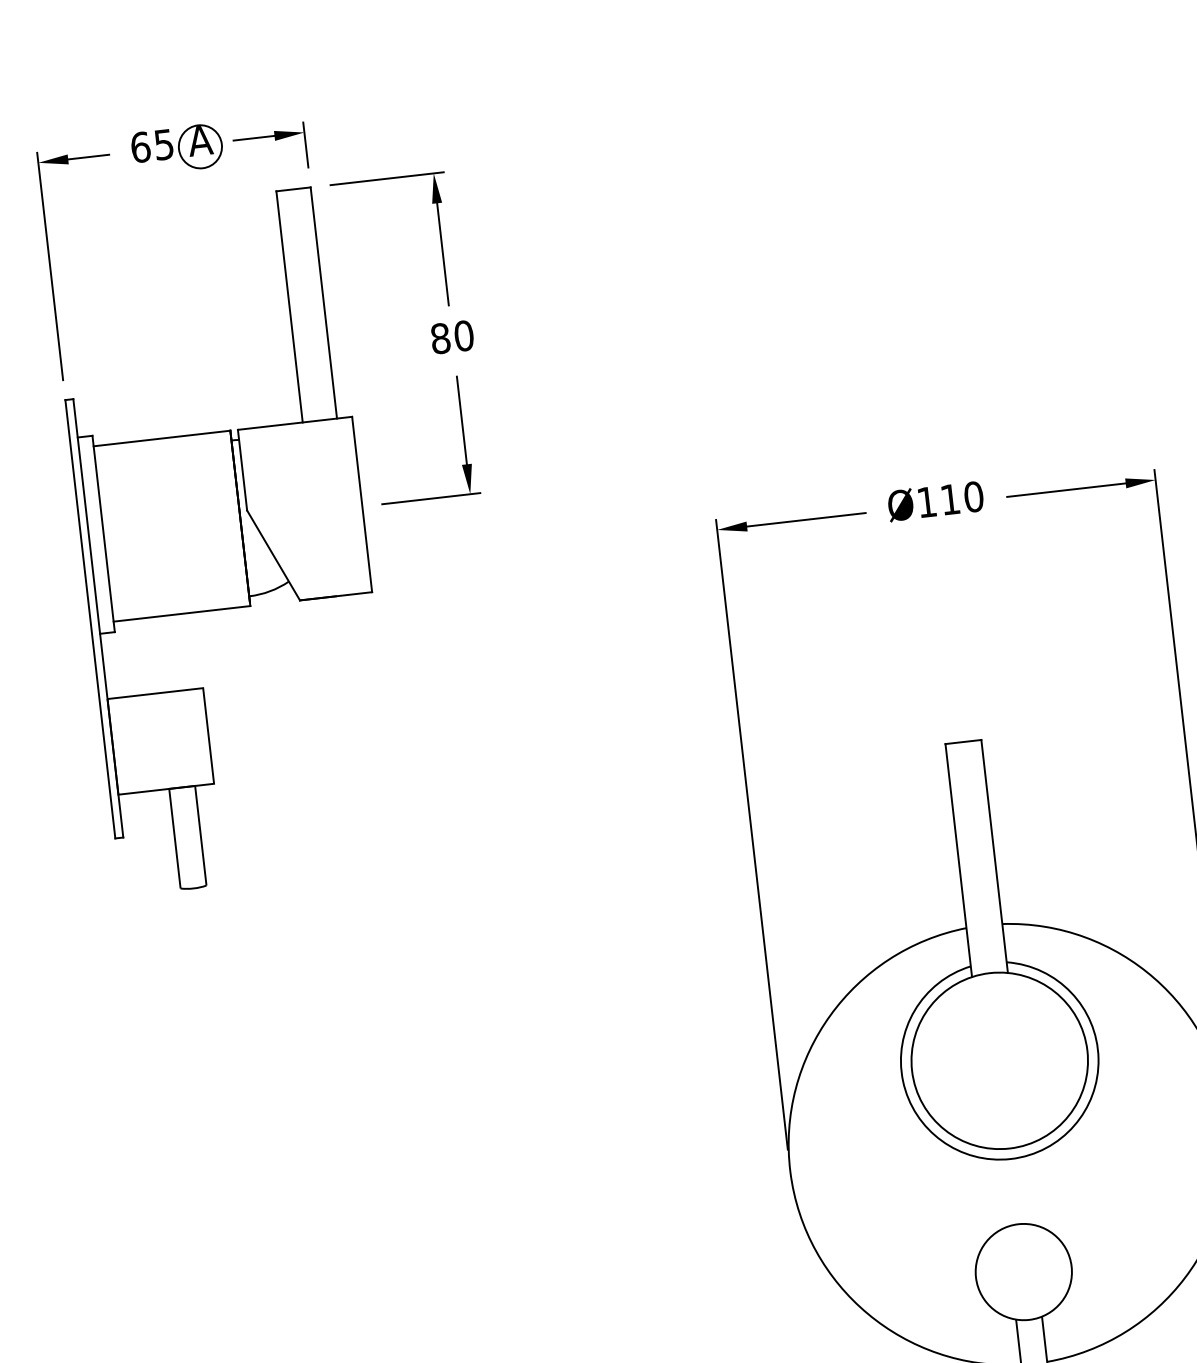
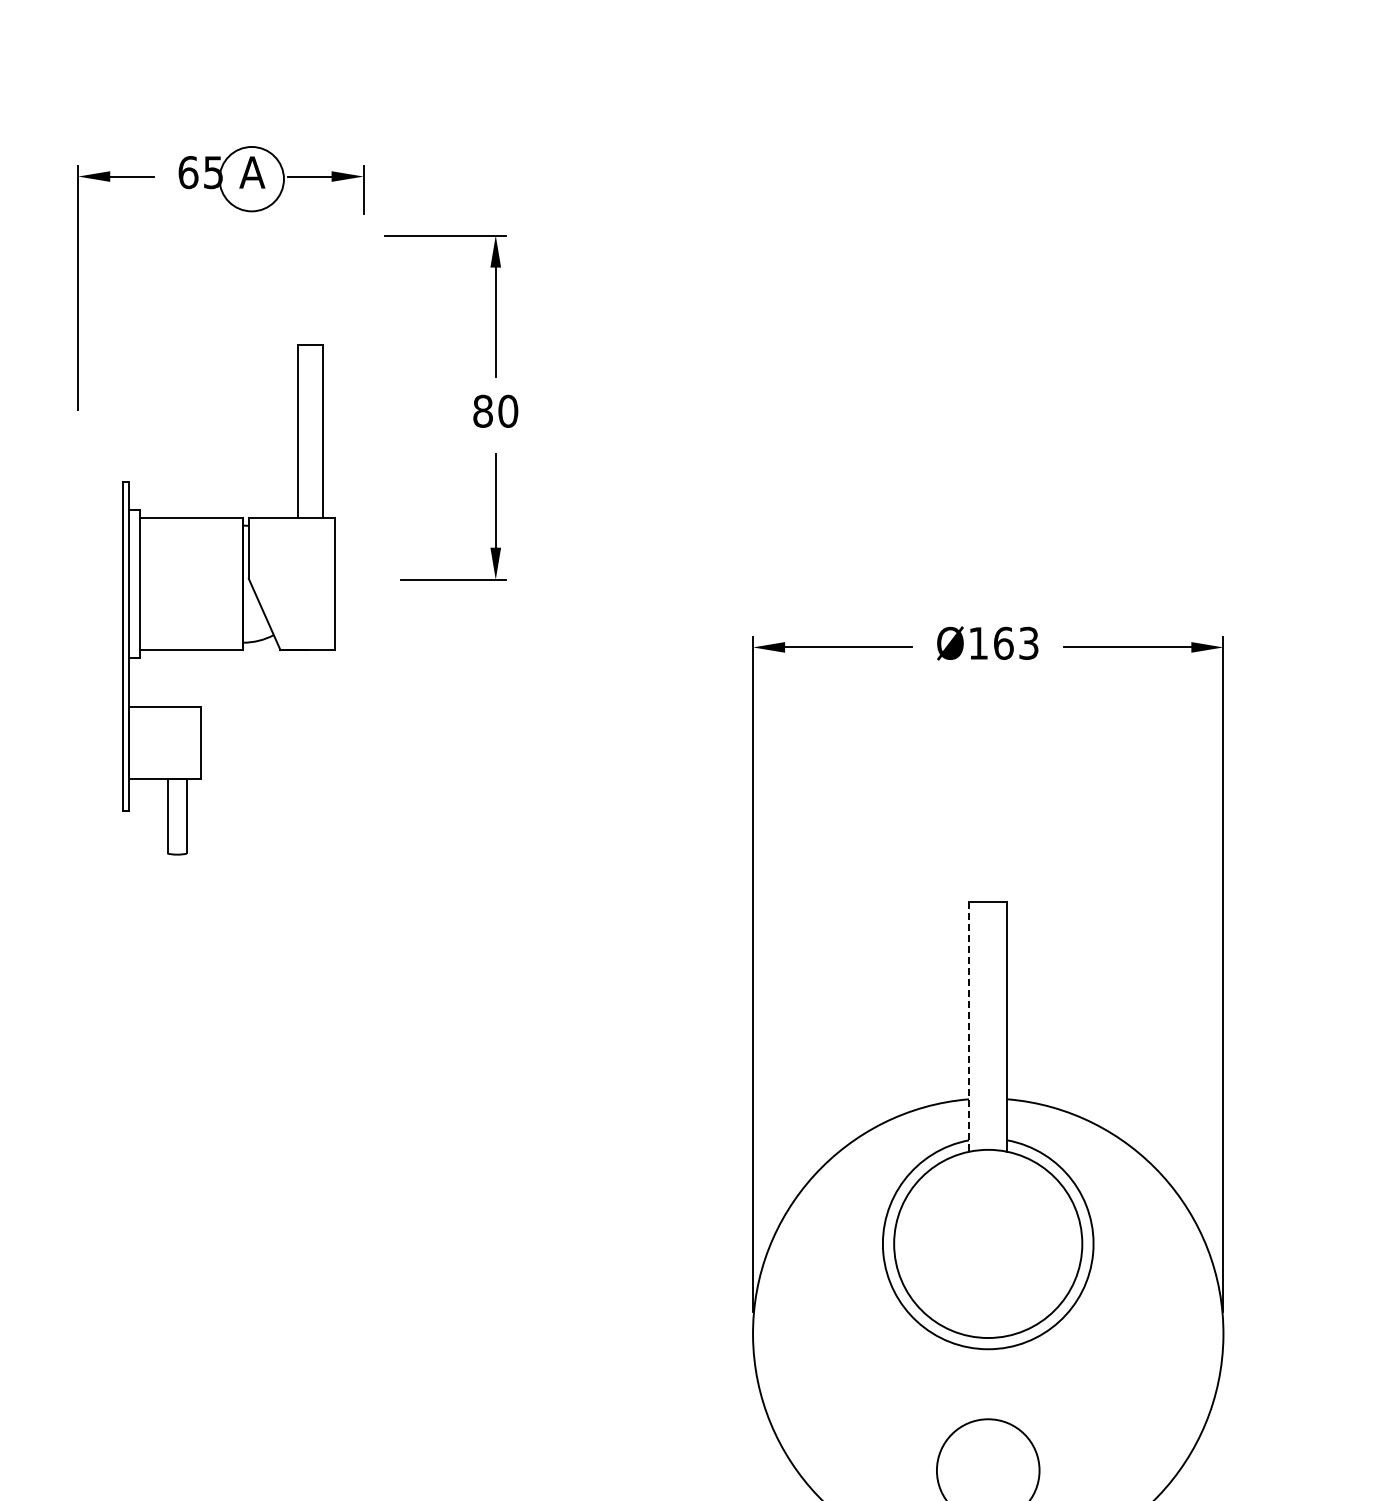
circle: (200, 147) -> (251, 179), size x1.4
text: (962, 497) -> (1016, 642), Ø110 -> Ø163
part: (223, 540) -> (228, 599), size x0.7
line: (958, 861) -> (968, 1027), solid -> dashed

